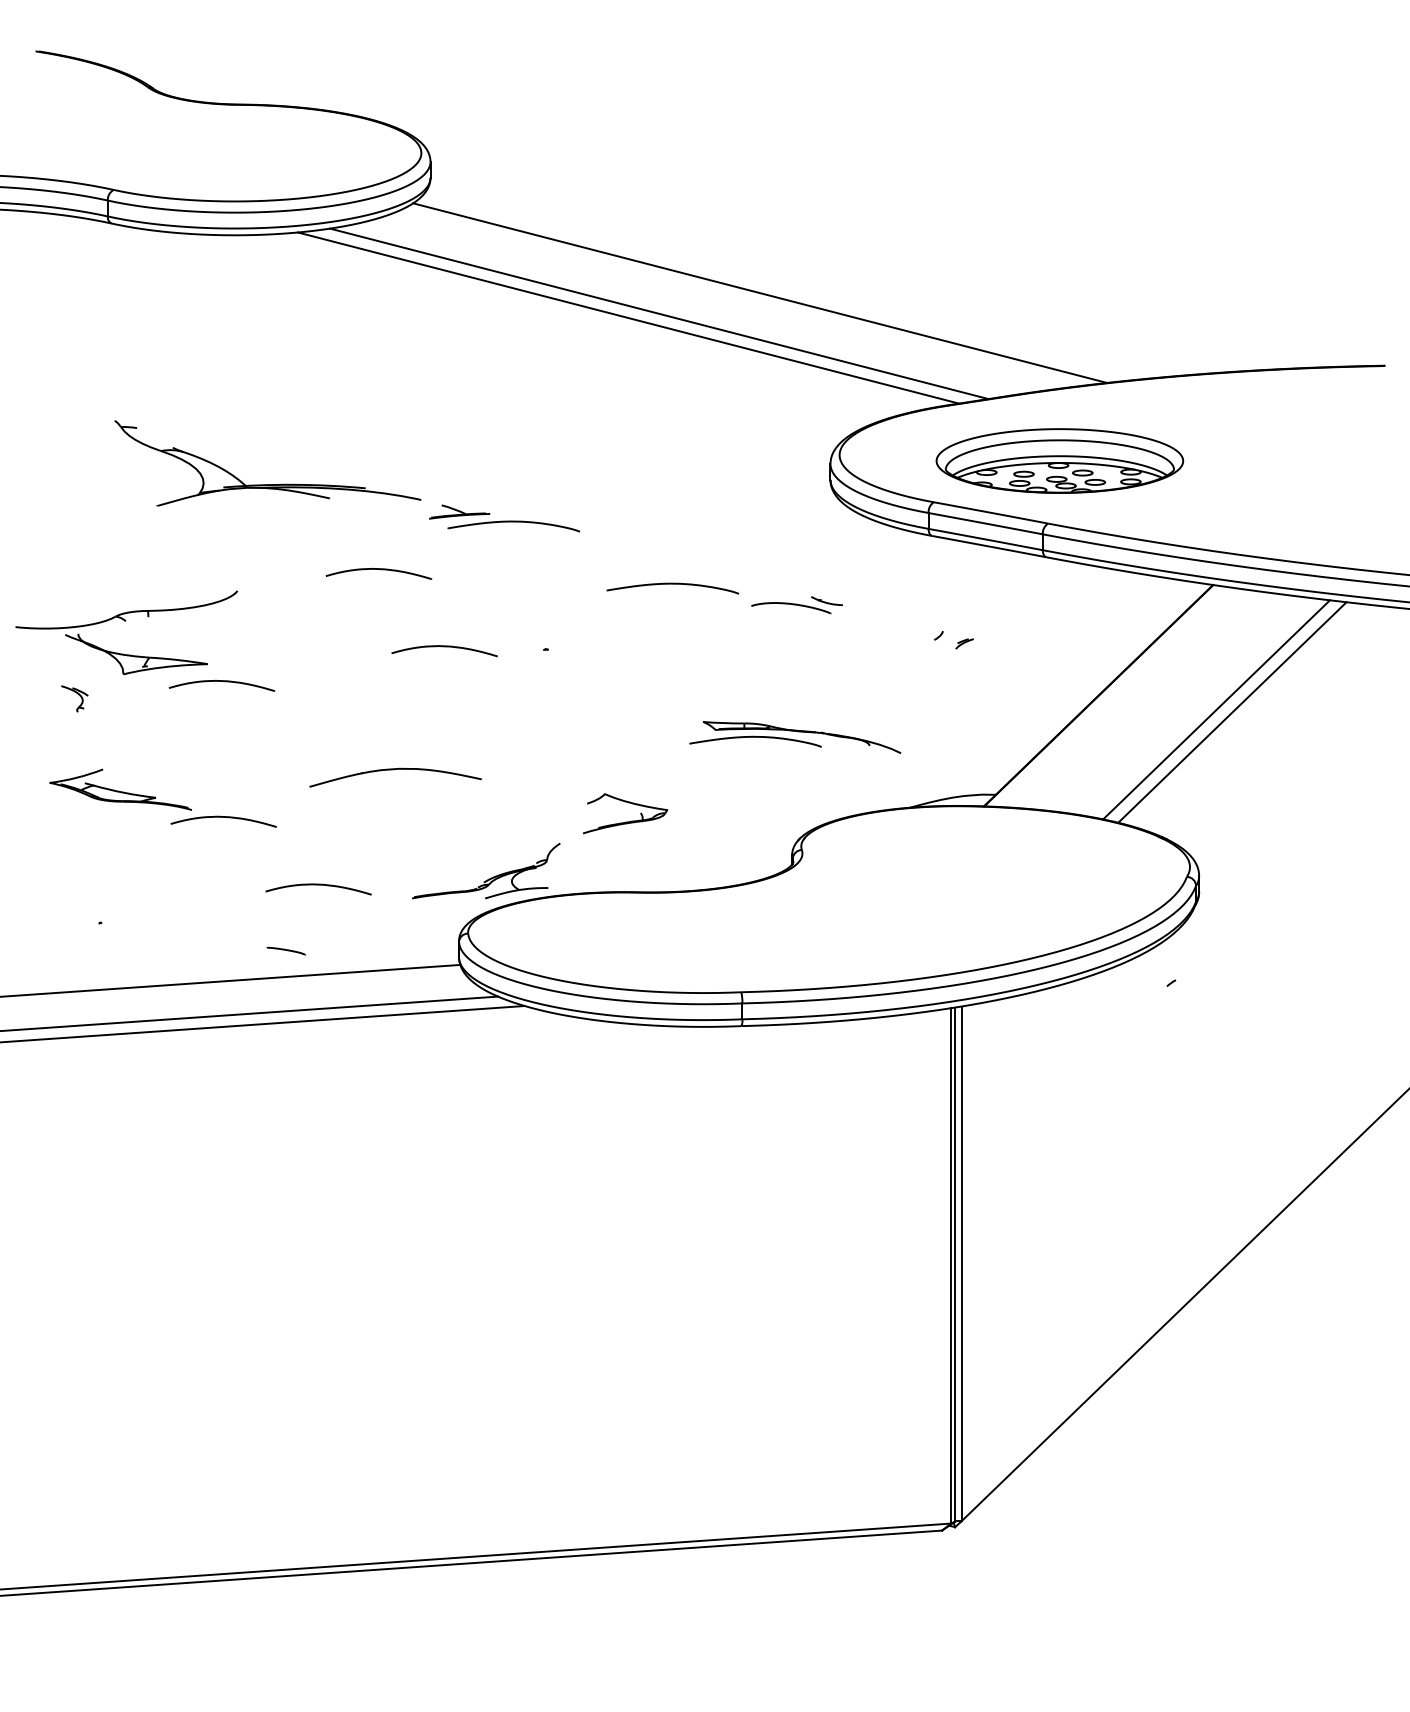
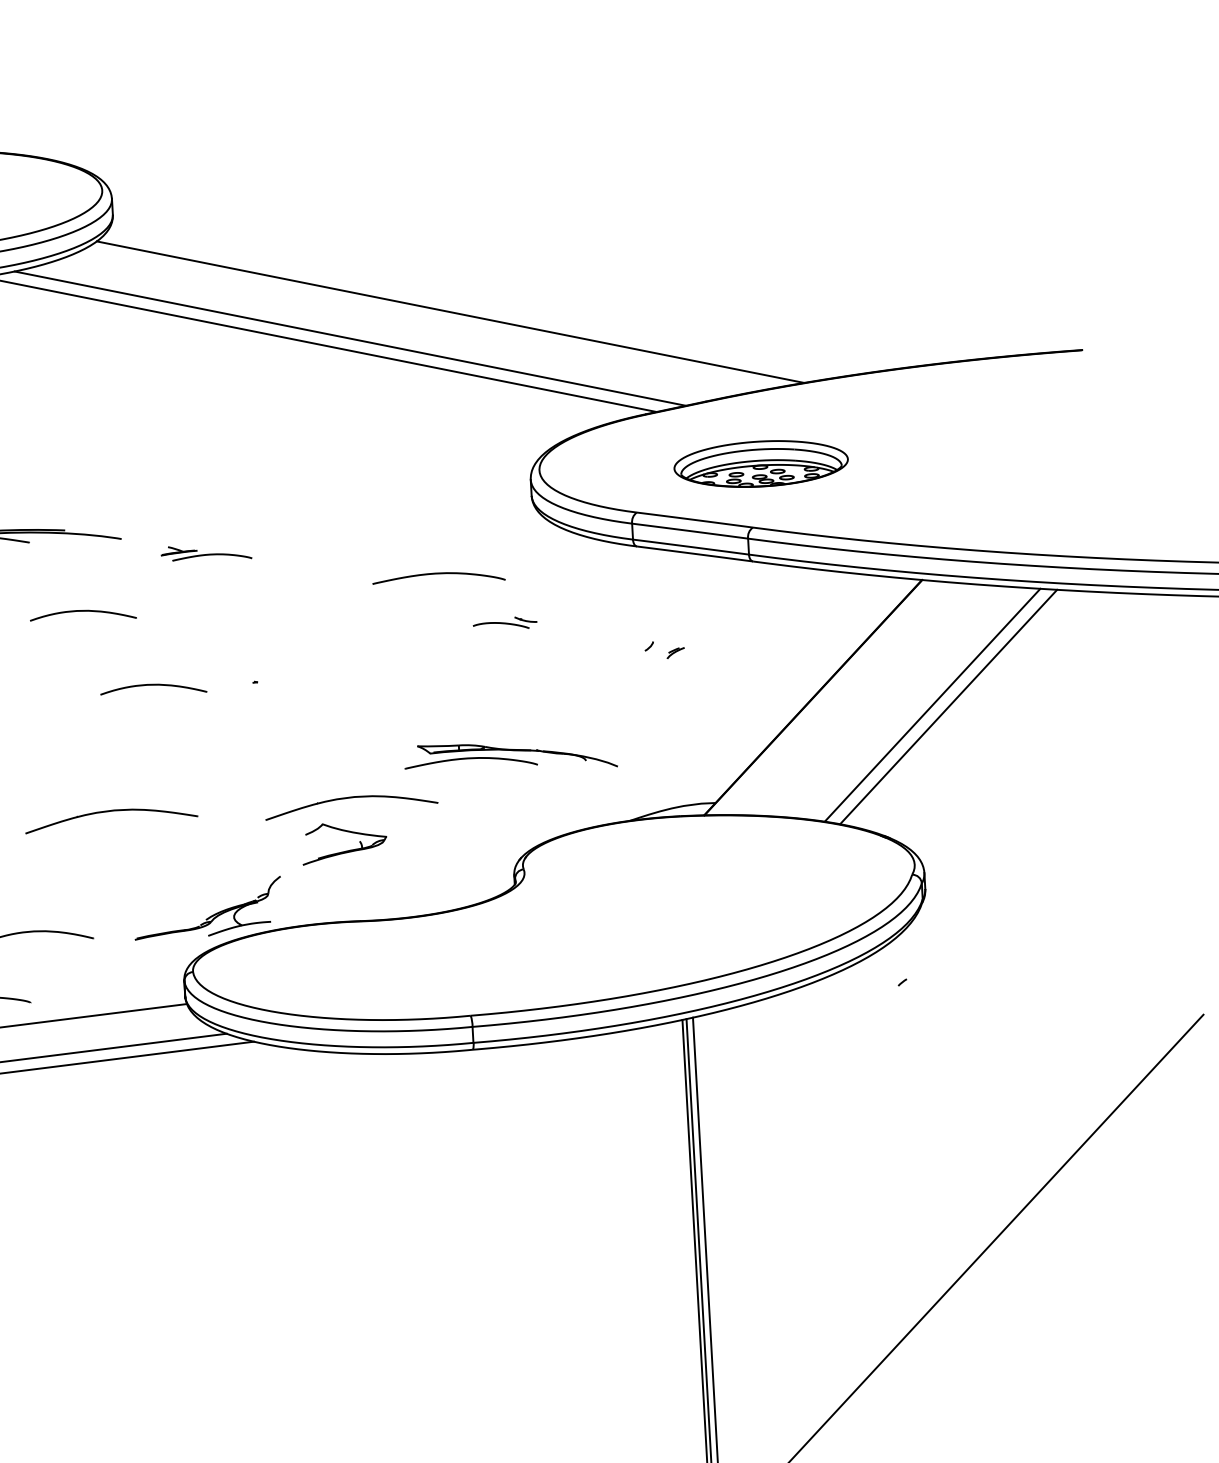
part: (1059, 460) -> (760, 463), size x0.7
part: (504, 518) -> (206, 552), size x0.6
curve: (672, 584) -> (438, 574), moved
part: (796, 605) -> (504, 623), size x0.7
part: (633, 770) -> (350, 798), added

